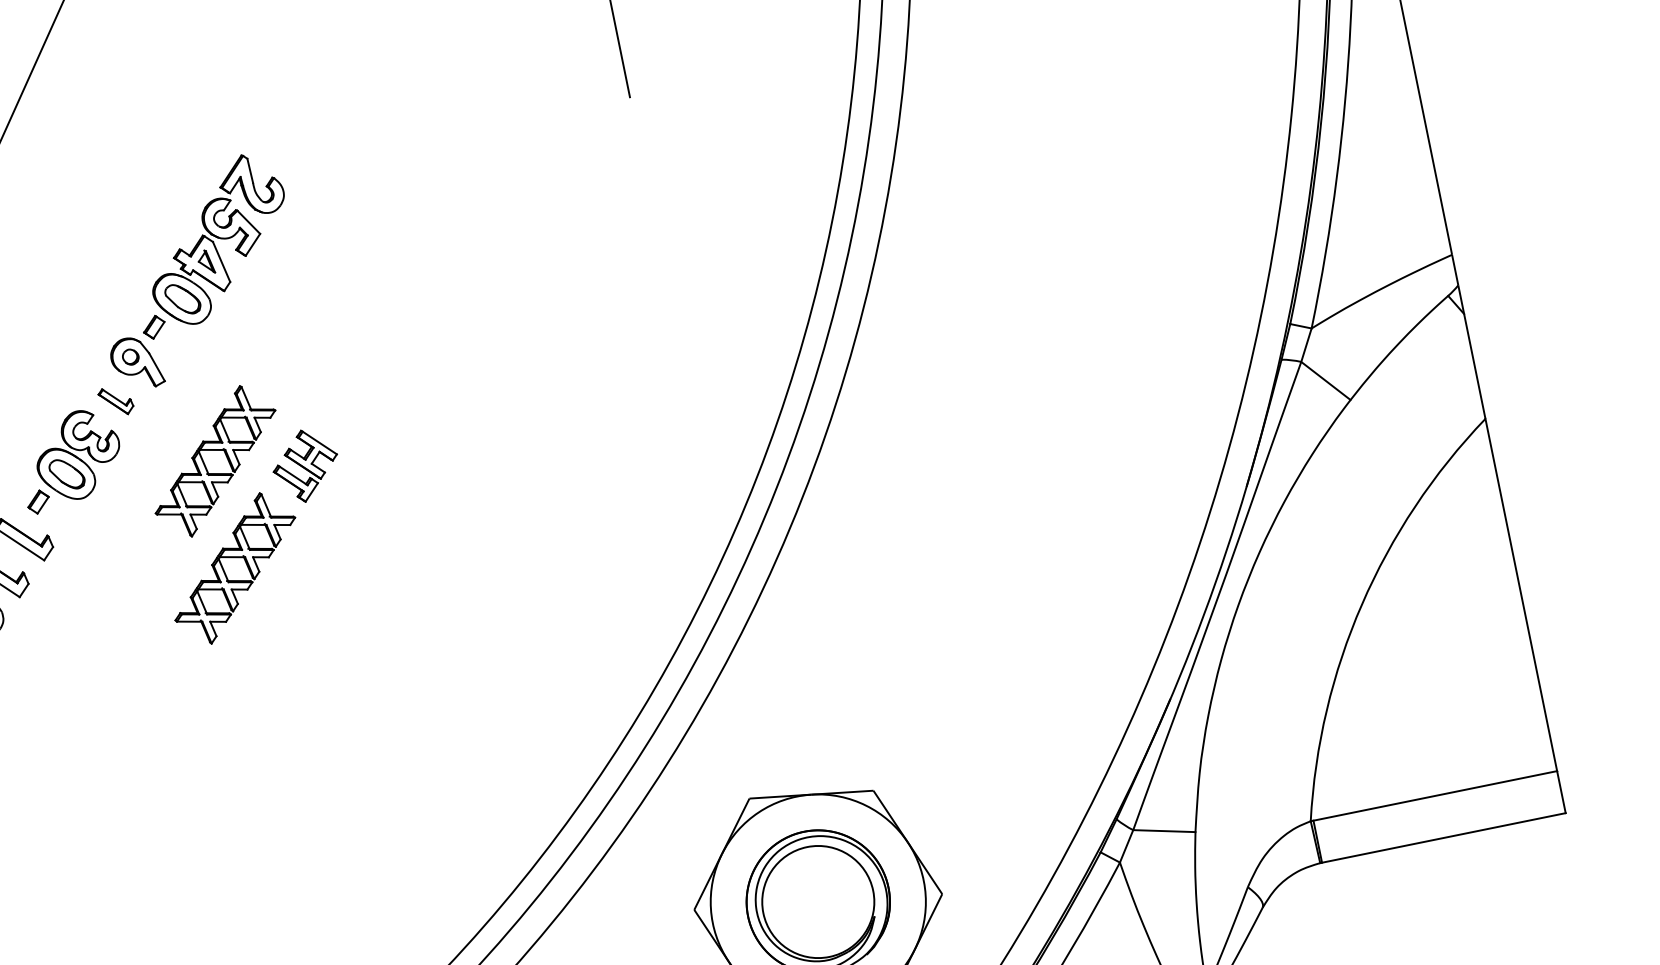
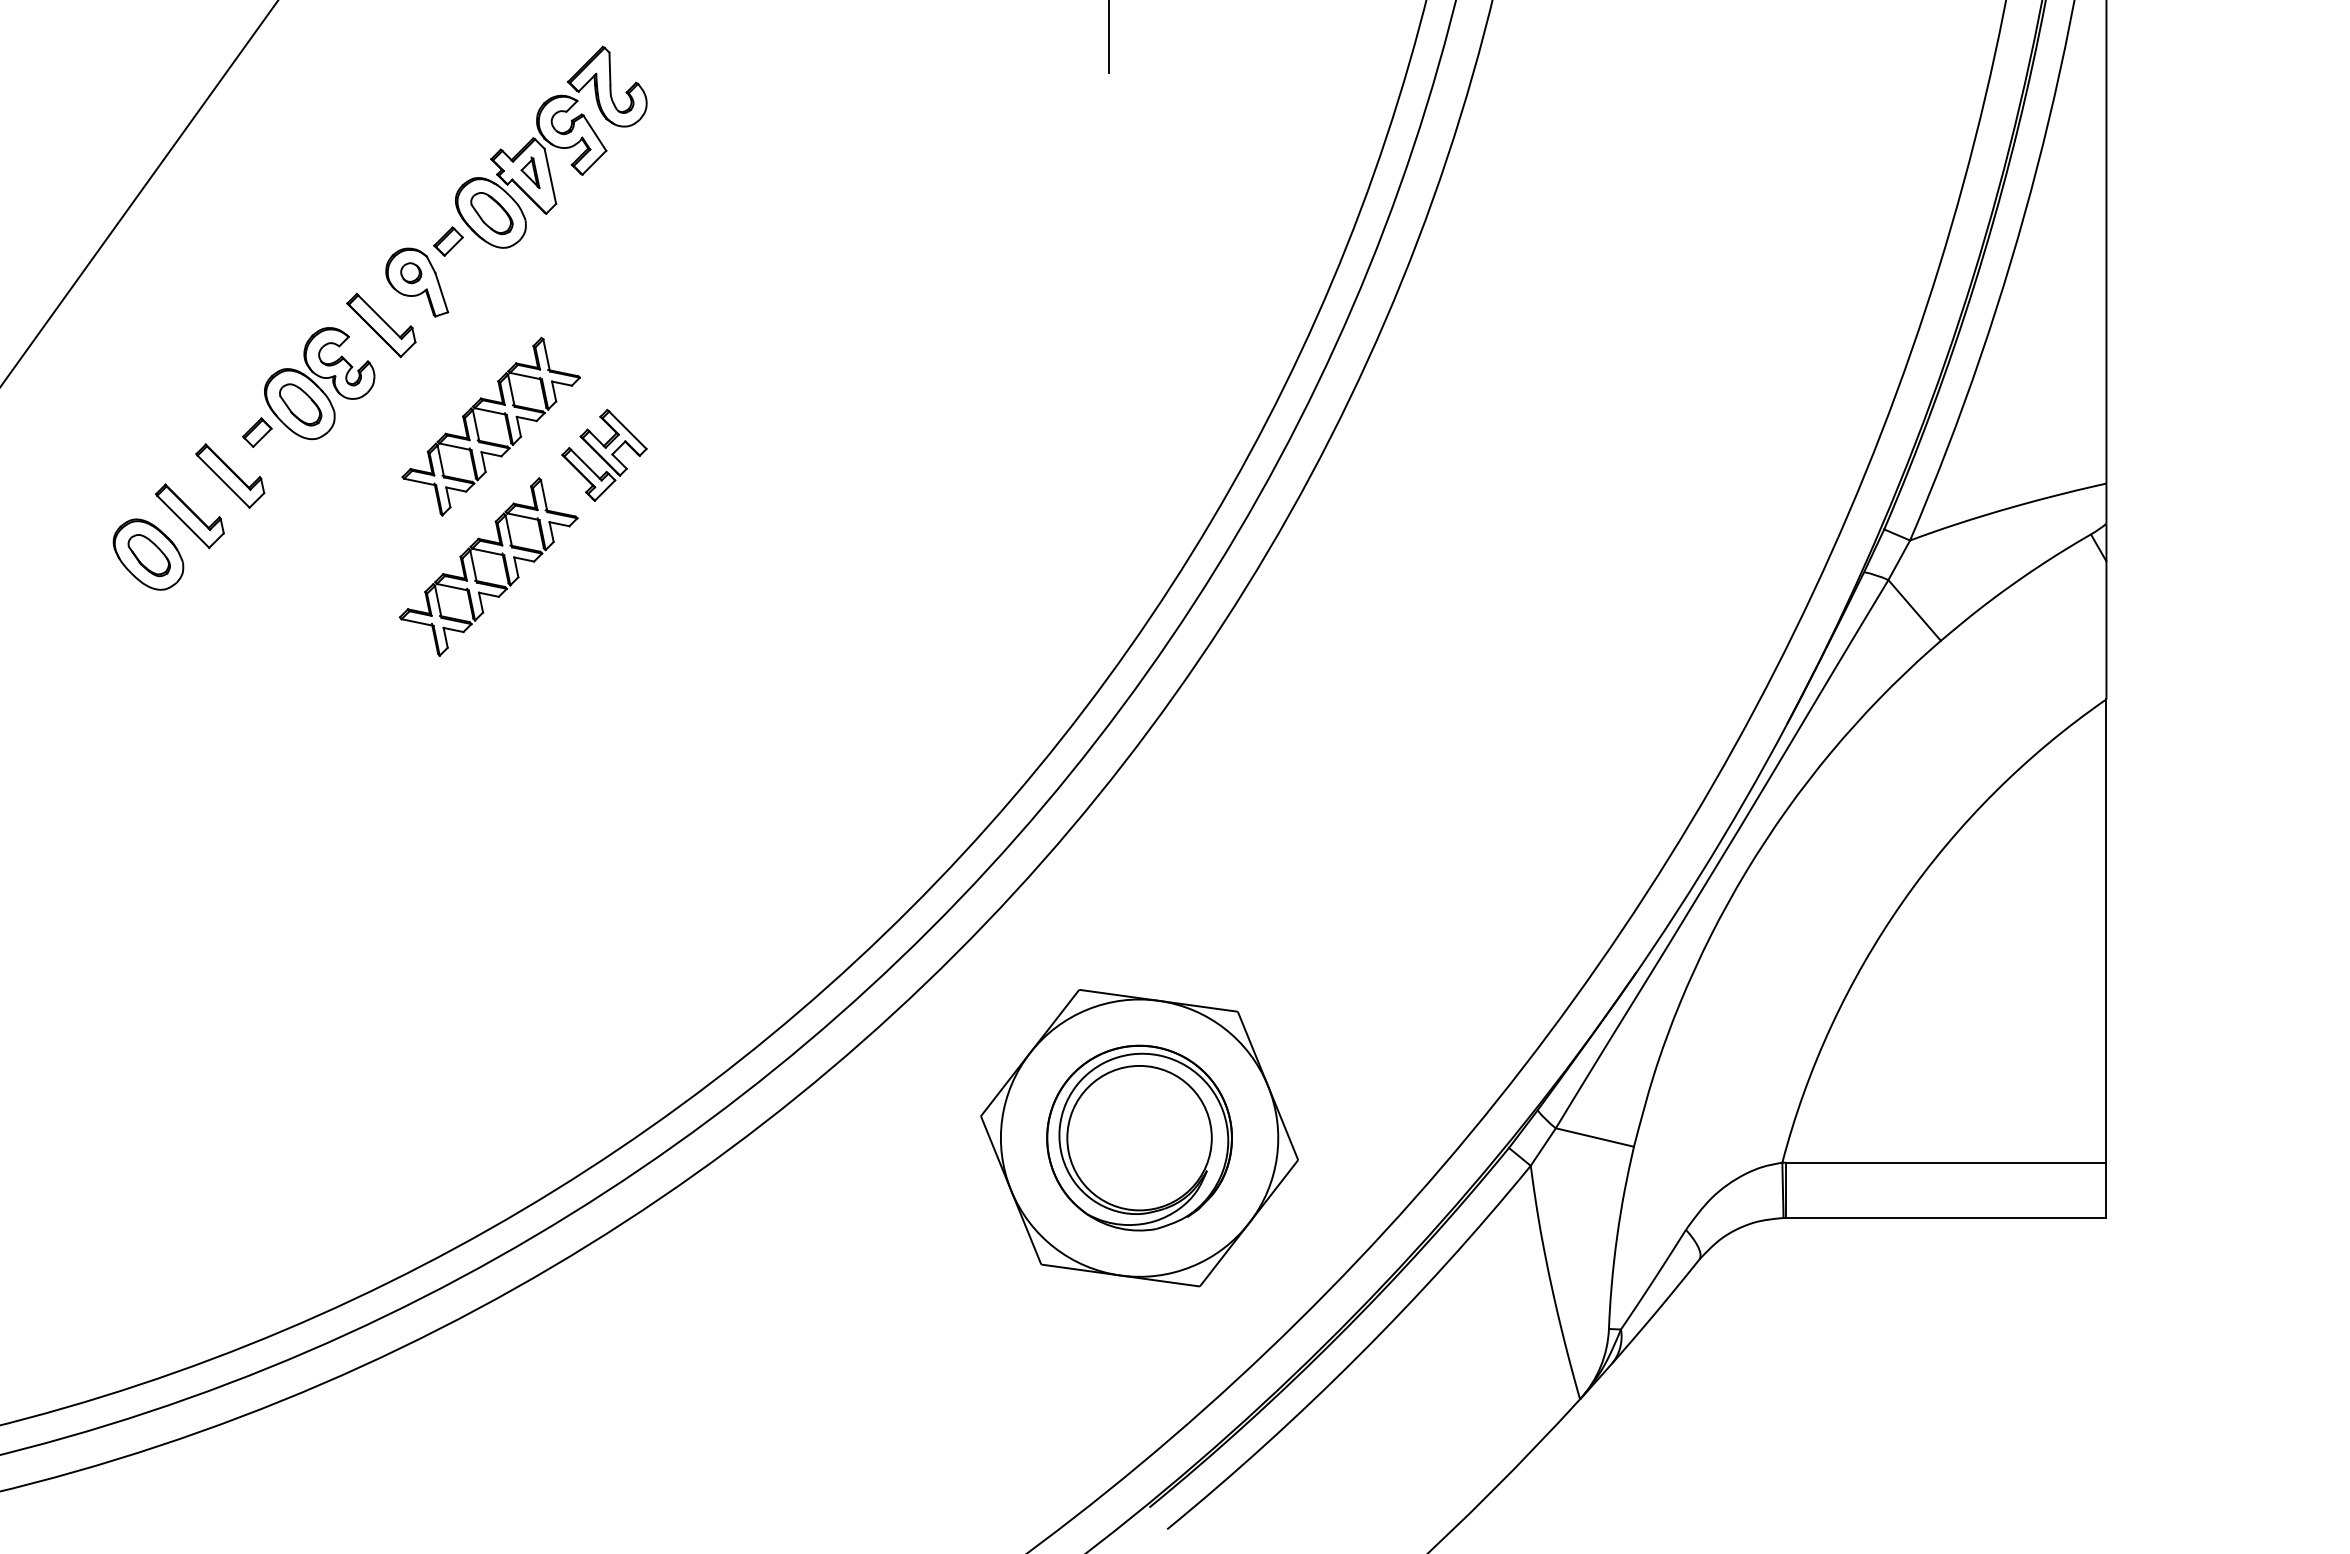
part: (116, 401) -> (381, 325), size x1.67

